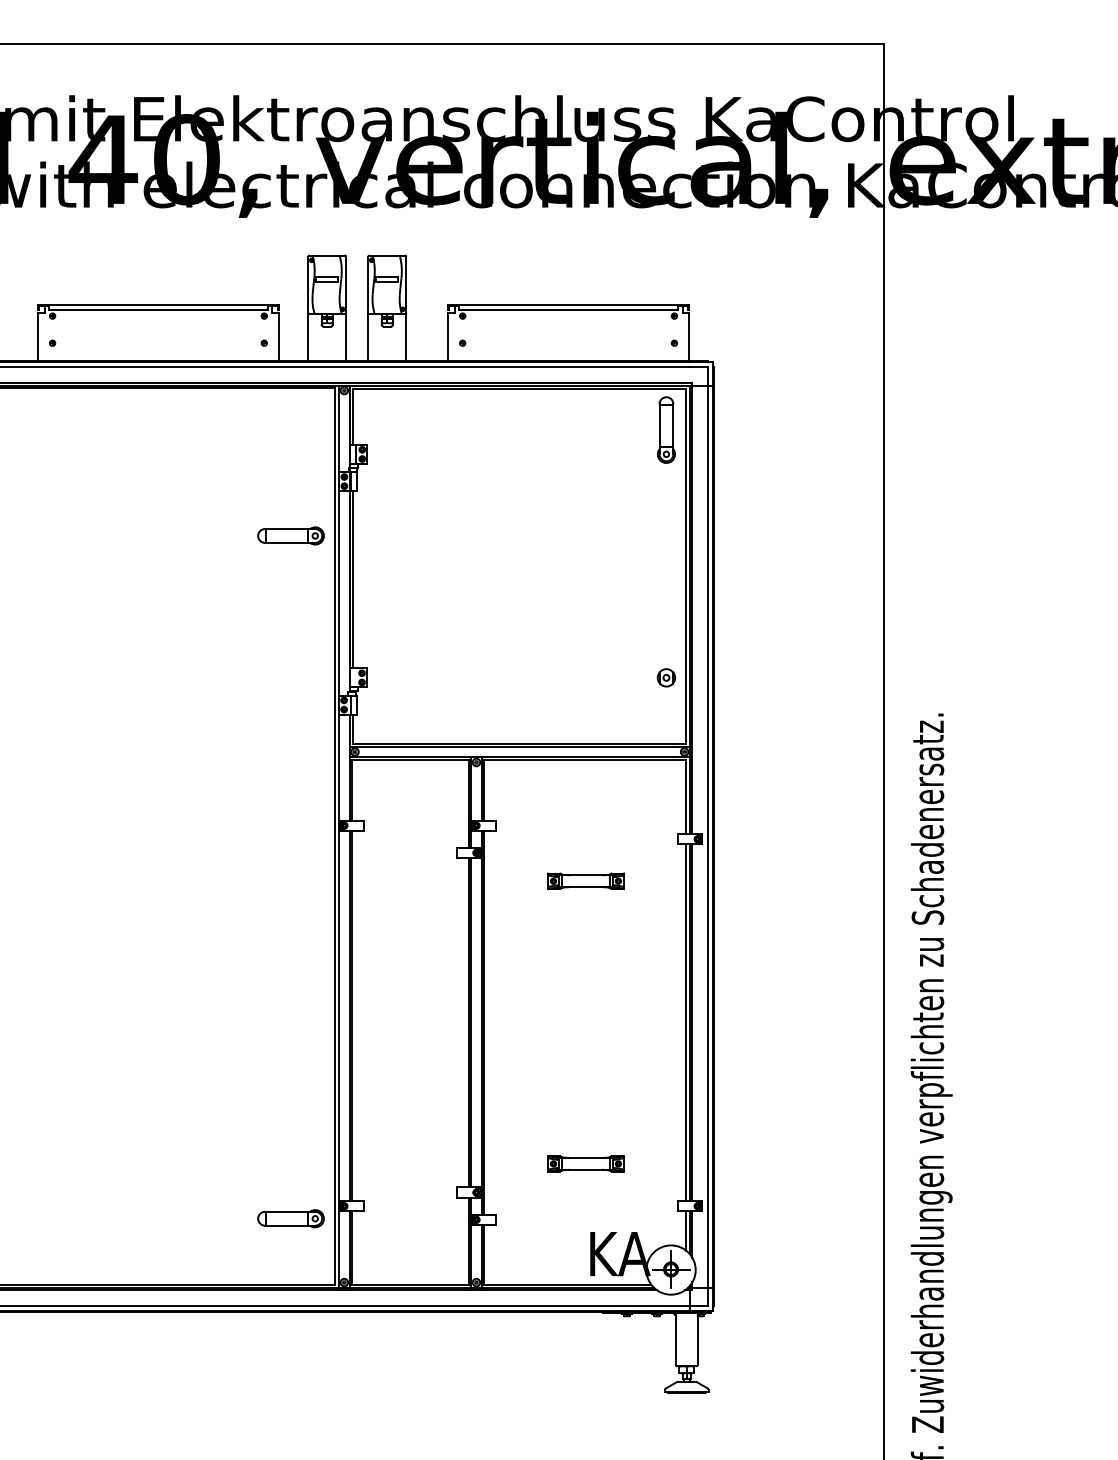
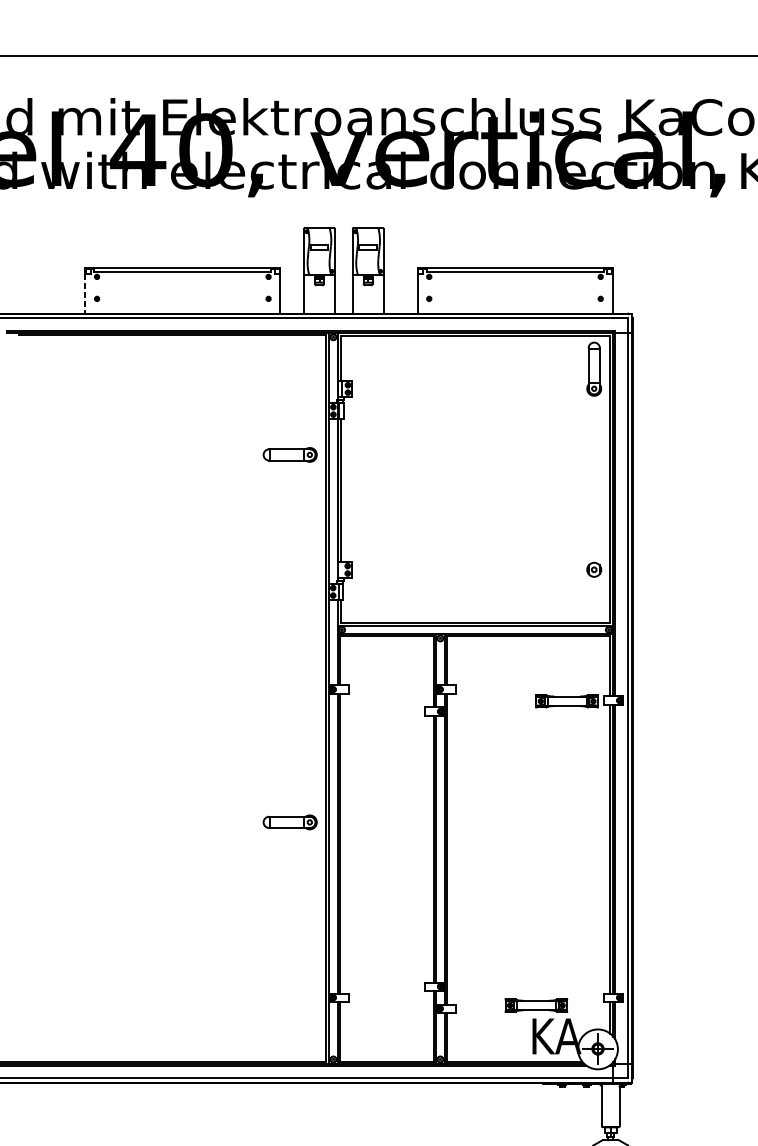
line: (38, 337) -> (85, 294), solid -> dashed
part: (585, 880) -> (566, 700), moved
part: (585, 1163) -> (535, 1005), moved
part: (290, 1218) -> (289, 822), moved

